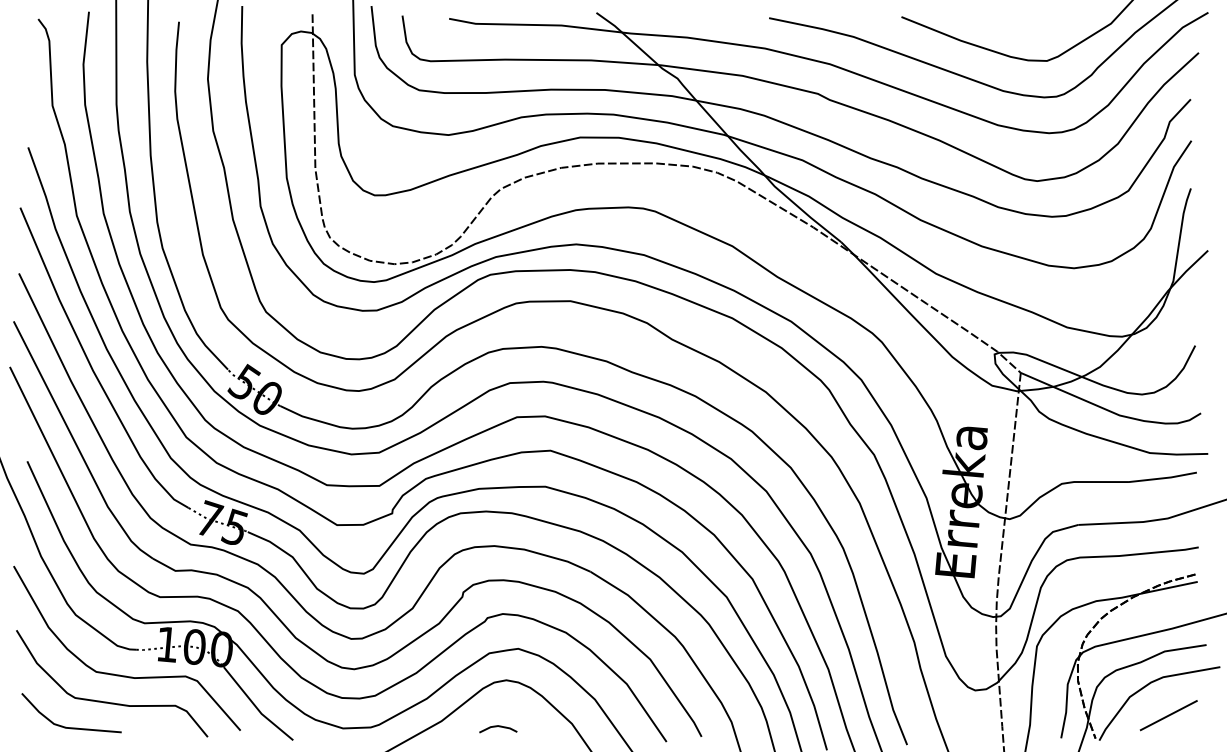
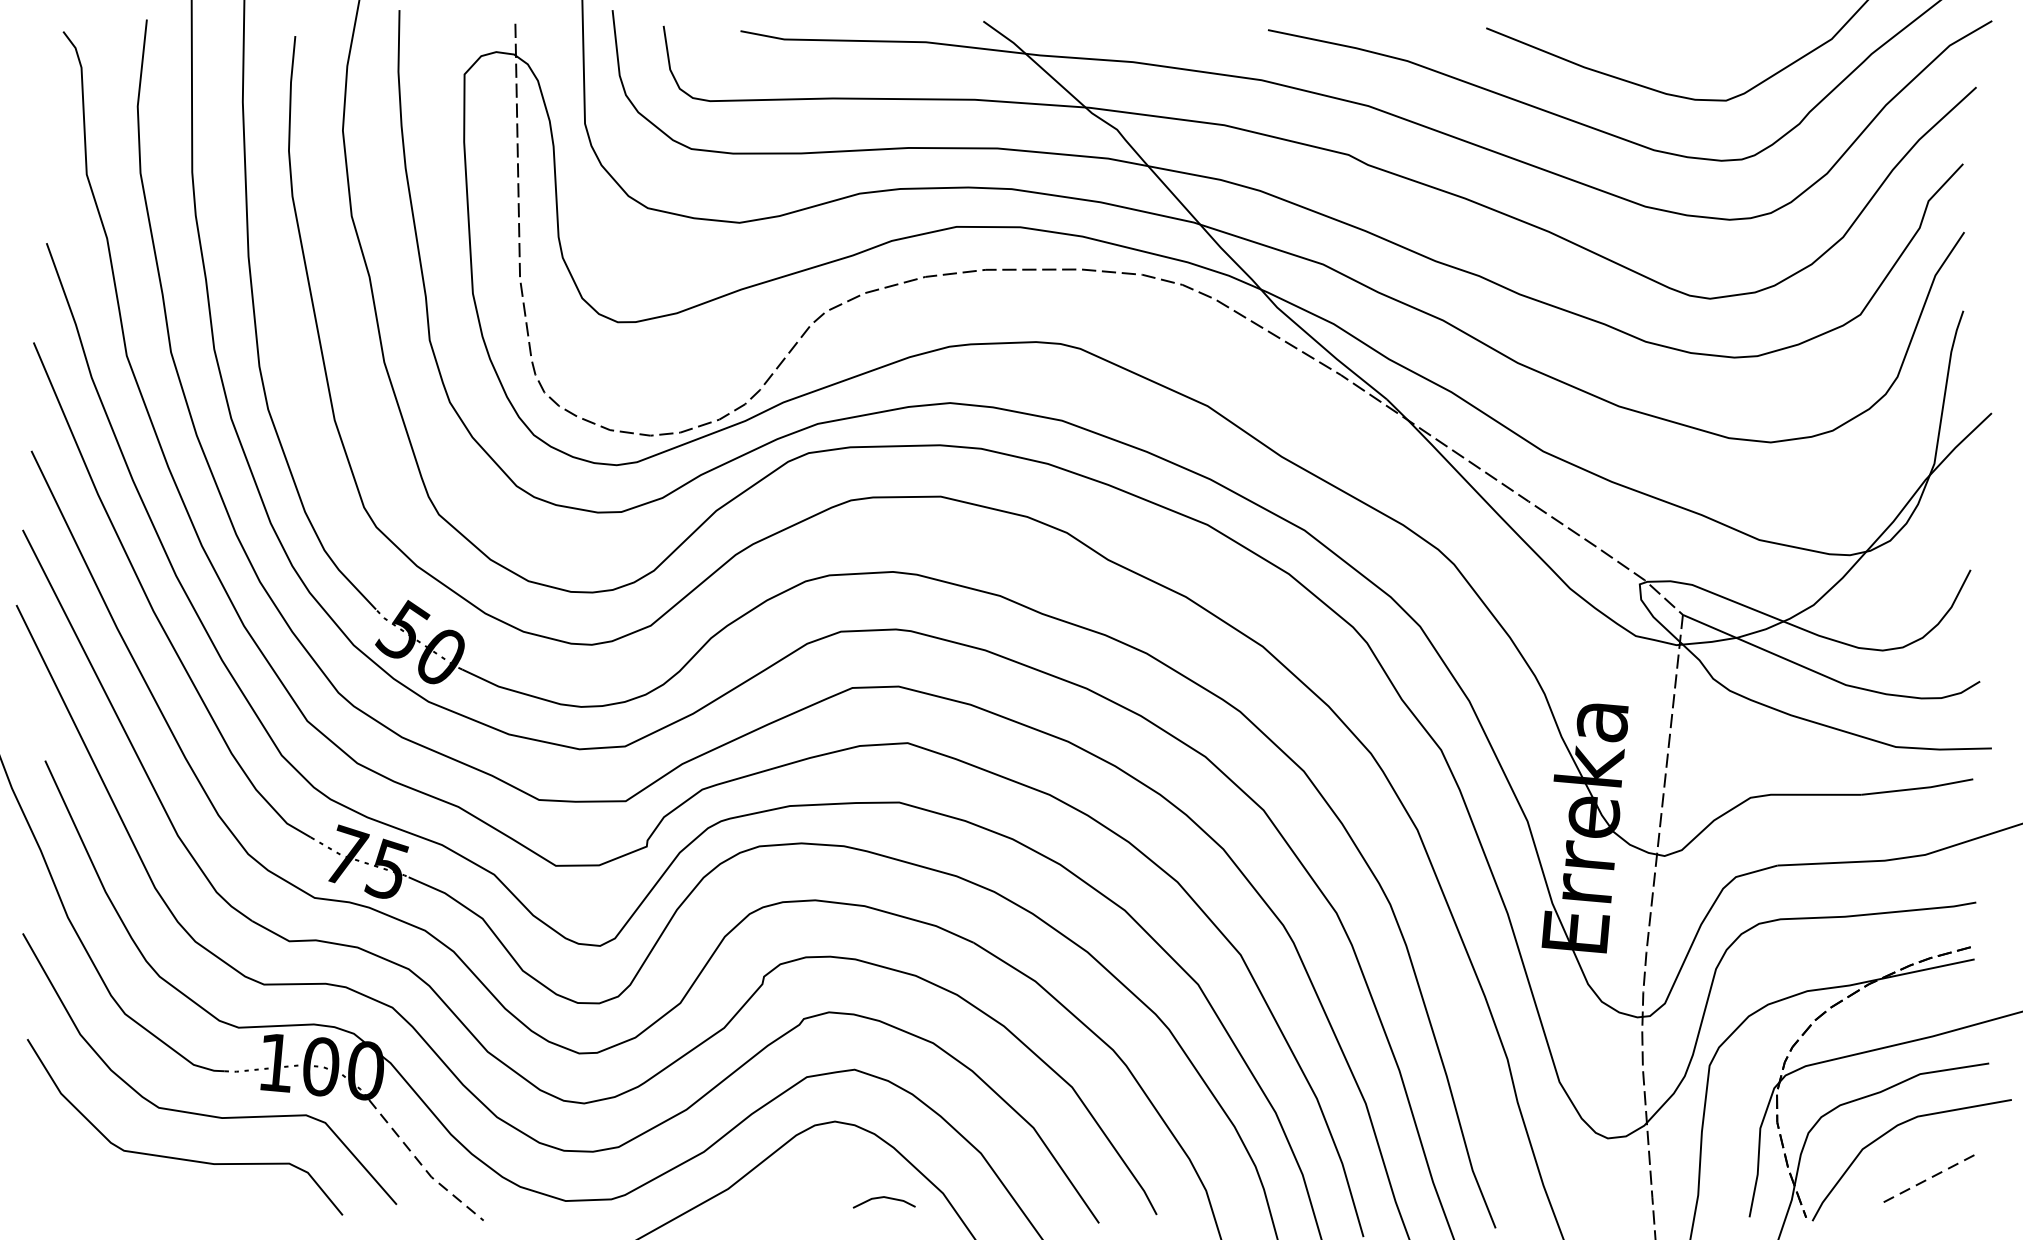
line: (256, 707) -> (422, 1166), solid -> dashed
line: (1168, 715) -> (1926, 1179), solid -> dashed
line: (71, 727) -> (118, 1199), removed
line: (499, 727) -> (886, 1199), moved

